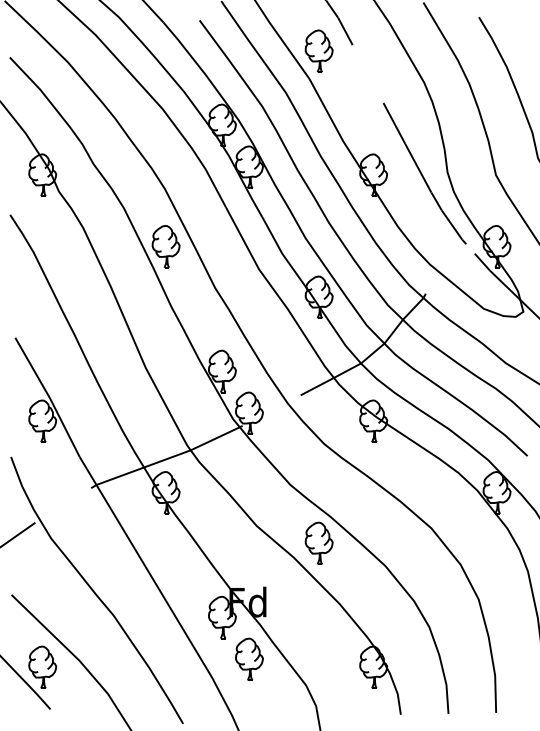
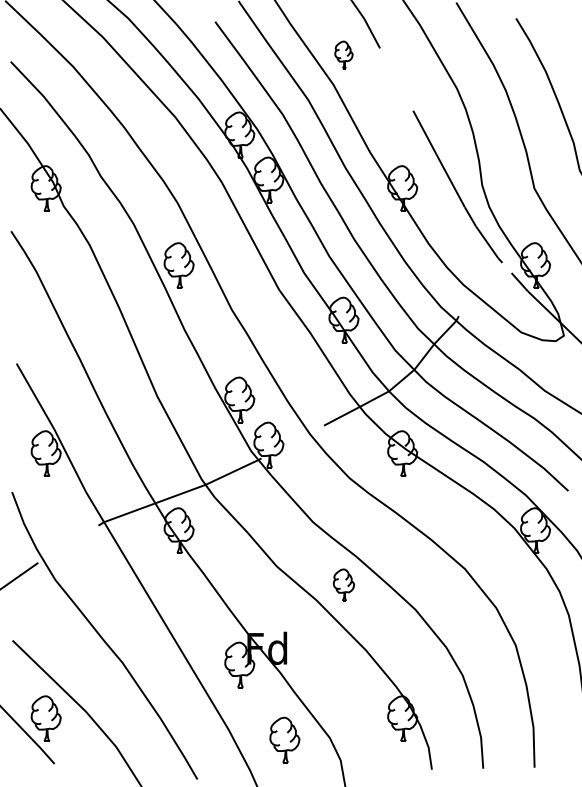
part: (318, 50) -> (343, 54), size x0.6
part: (318, 542) -> (343, 584), size x0.7
part: (249, 658) -> (284, 739), moved

